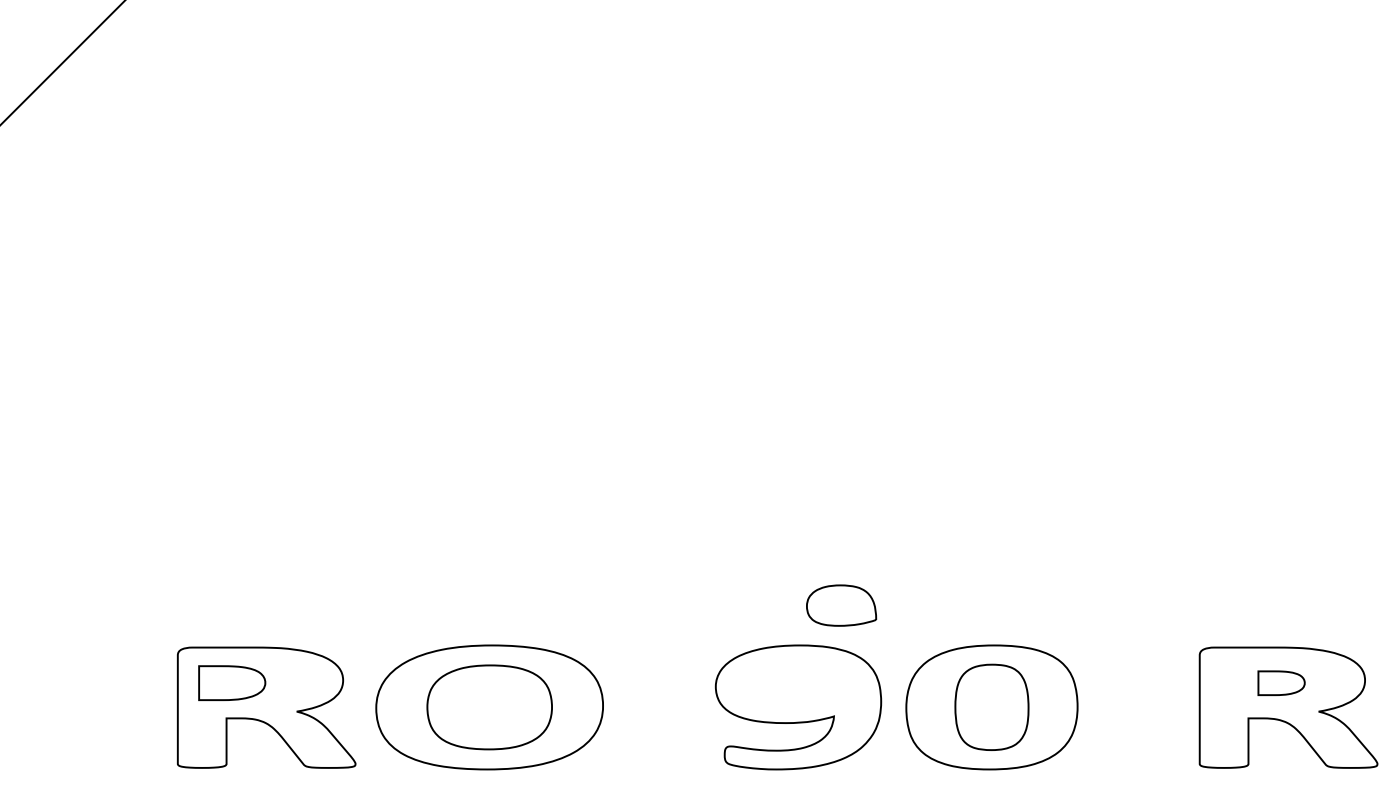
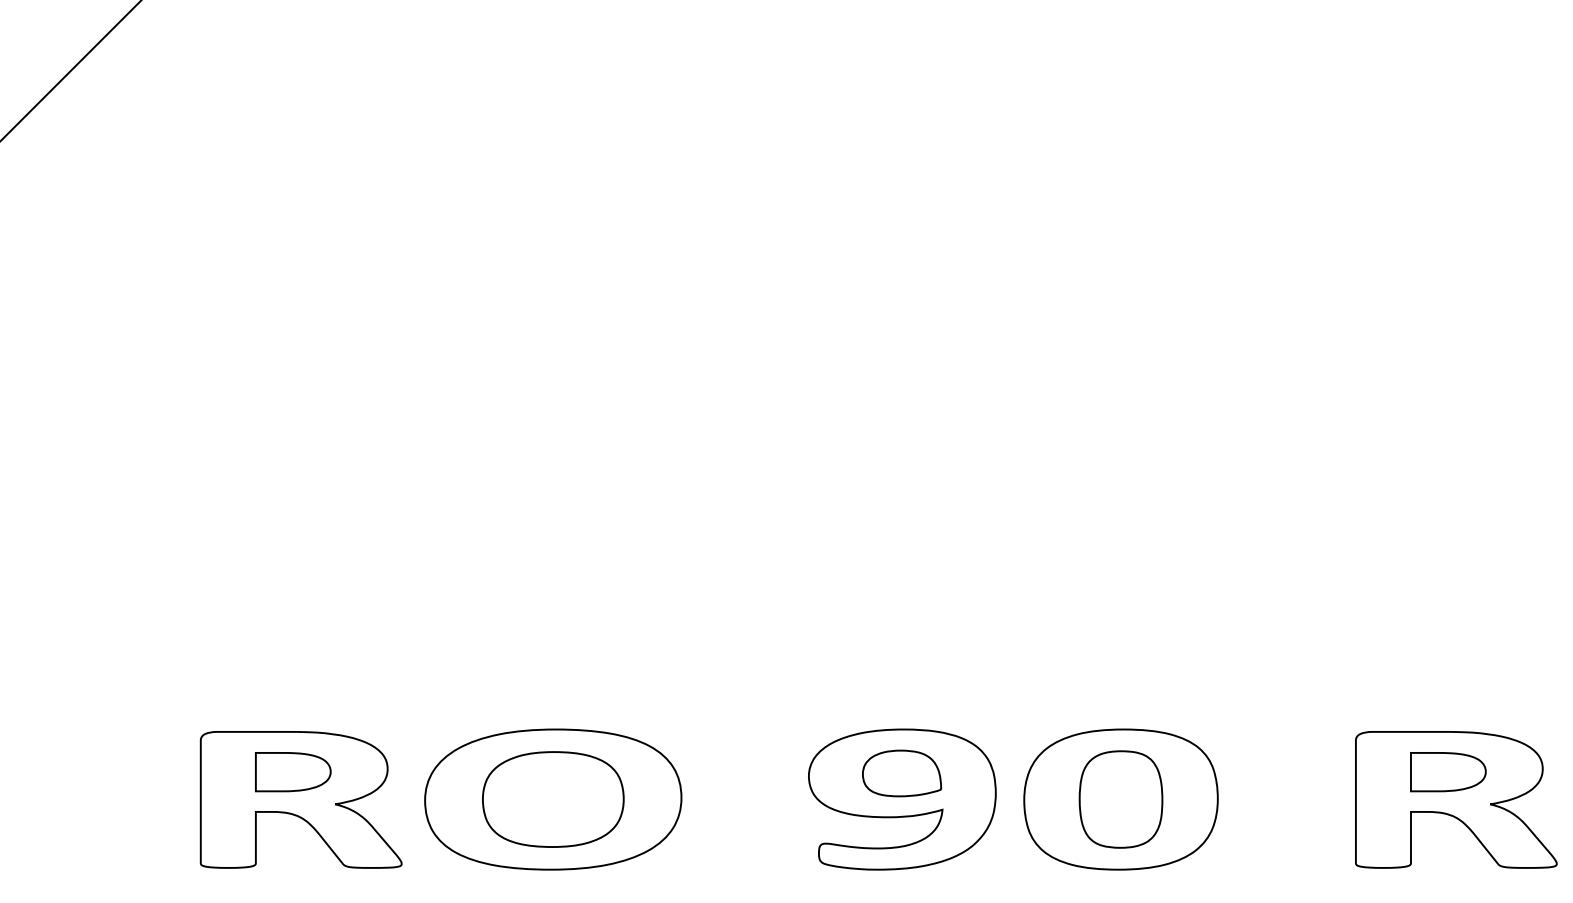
part: (841, 605) -> (902, 773), moved
part: (232, 683) -> (293, 772), moved
part: (1281, 683) -> (1448, 772), size x1.43

